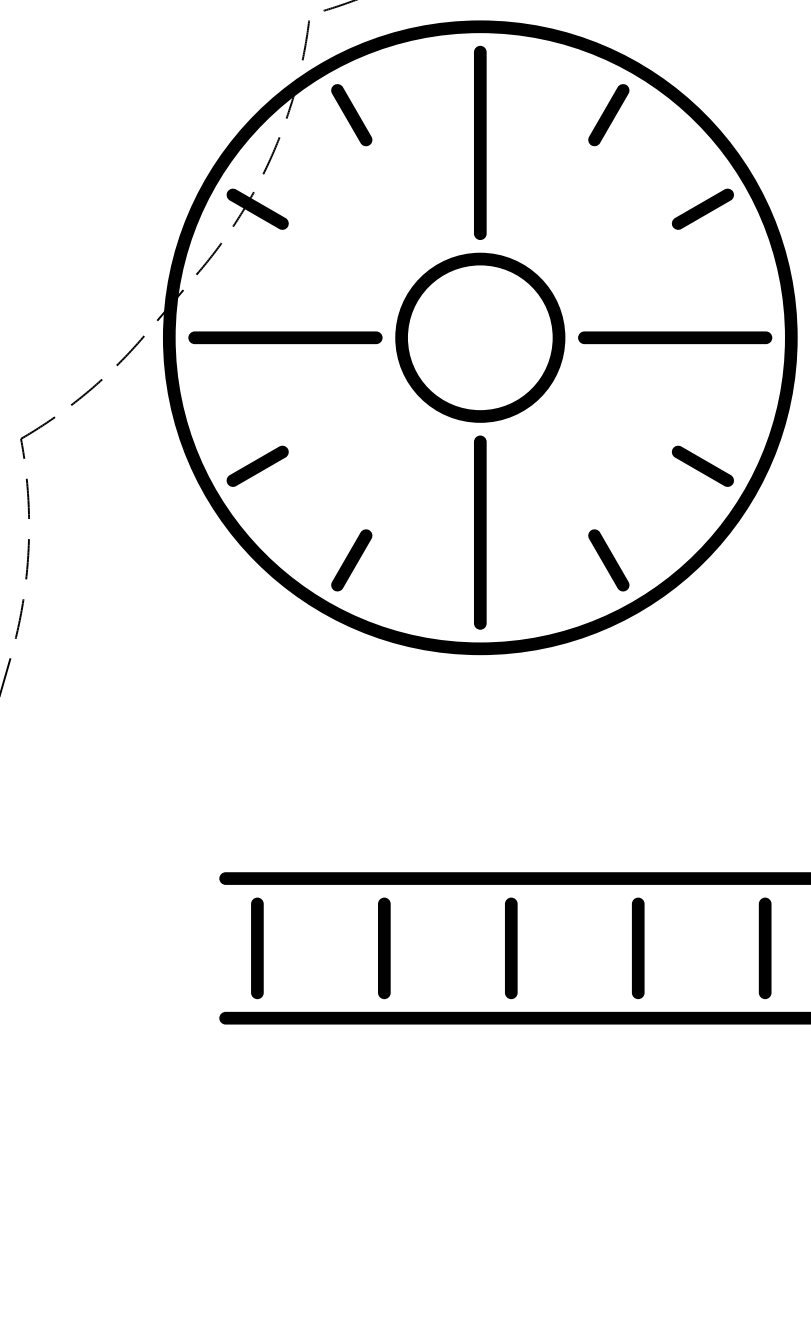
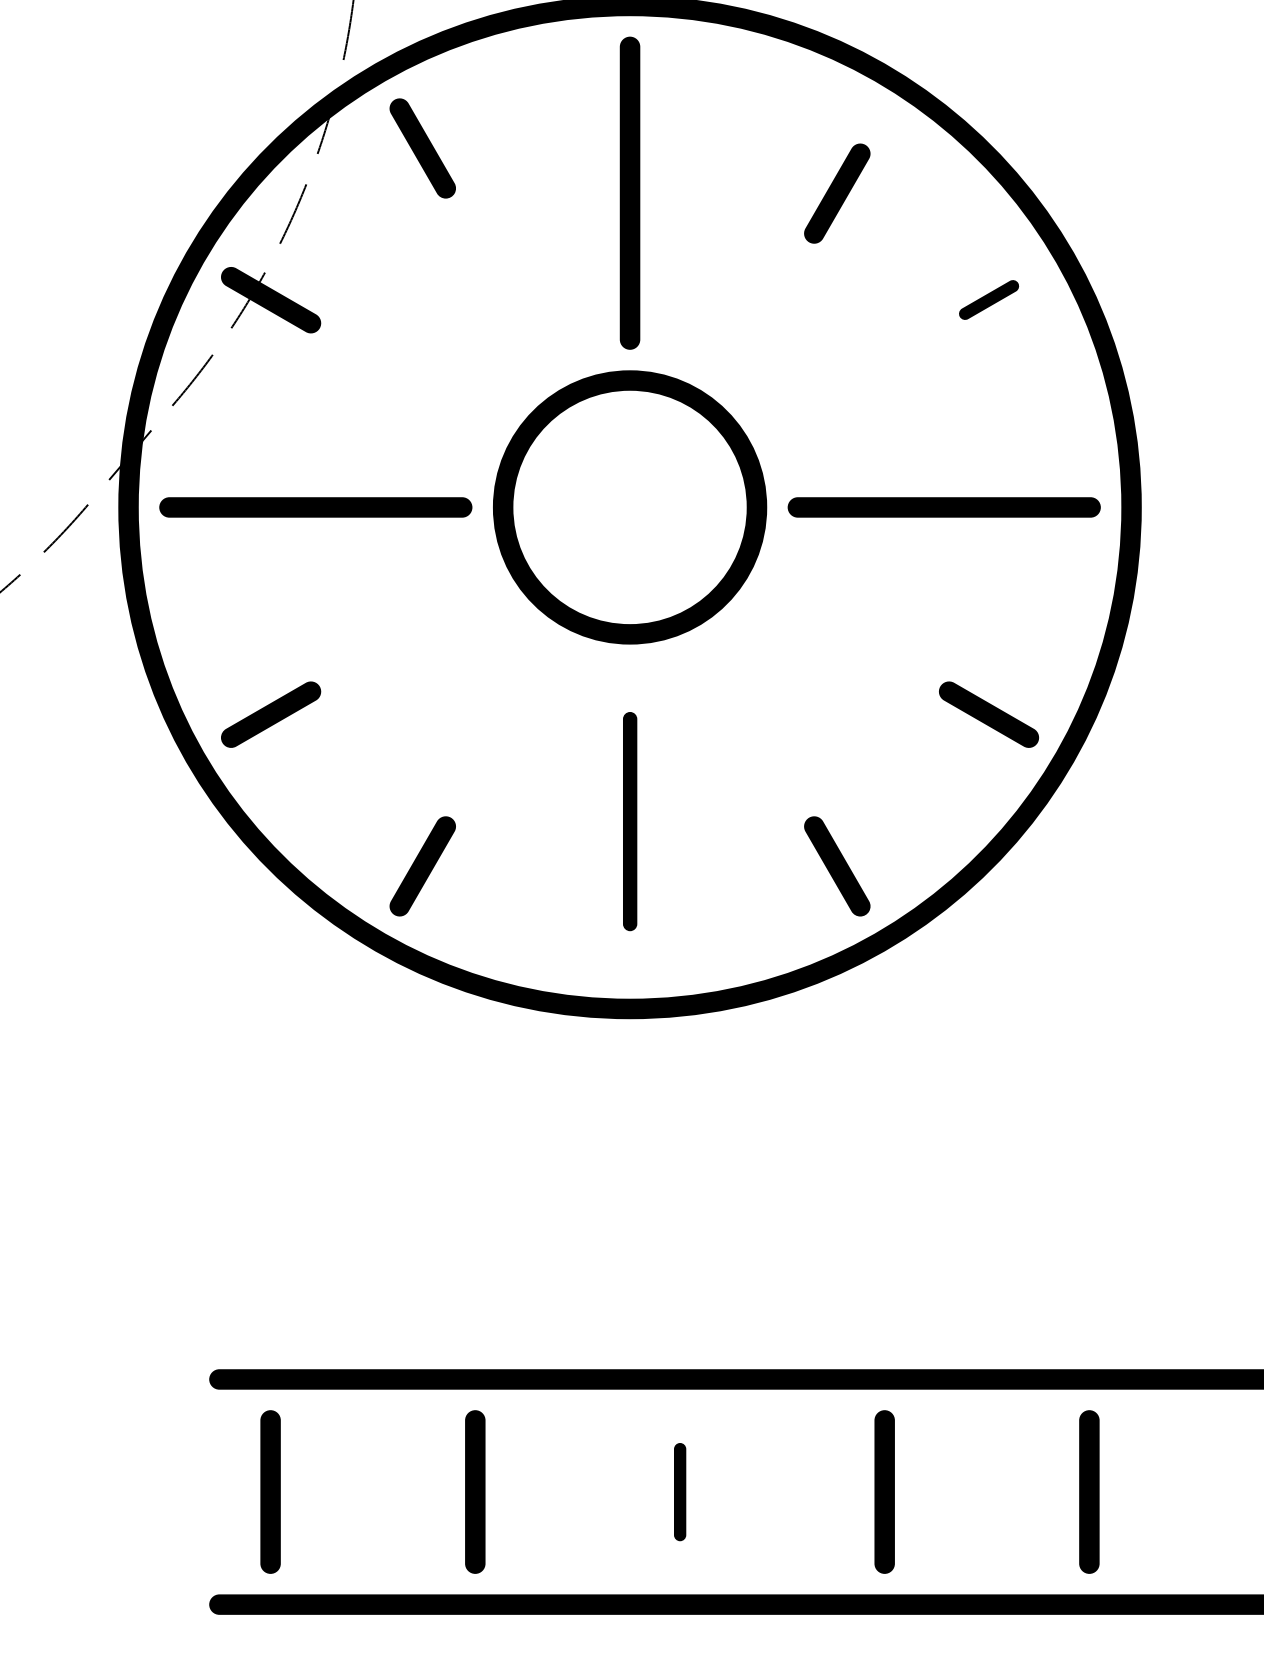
part: (608, 115) -> (836, 194), moved
part: (702, 208) -> (988, 298), size x0.6
part: (480, 532) -> (630, 821), size x0.7
part: (511, 948) -> (680, 1492), size x0.6

